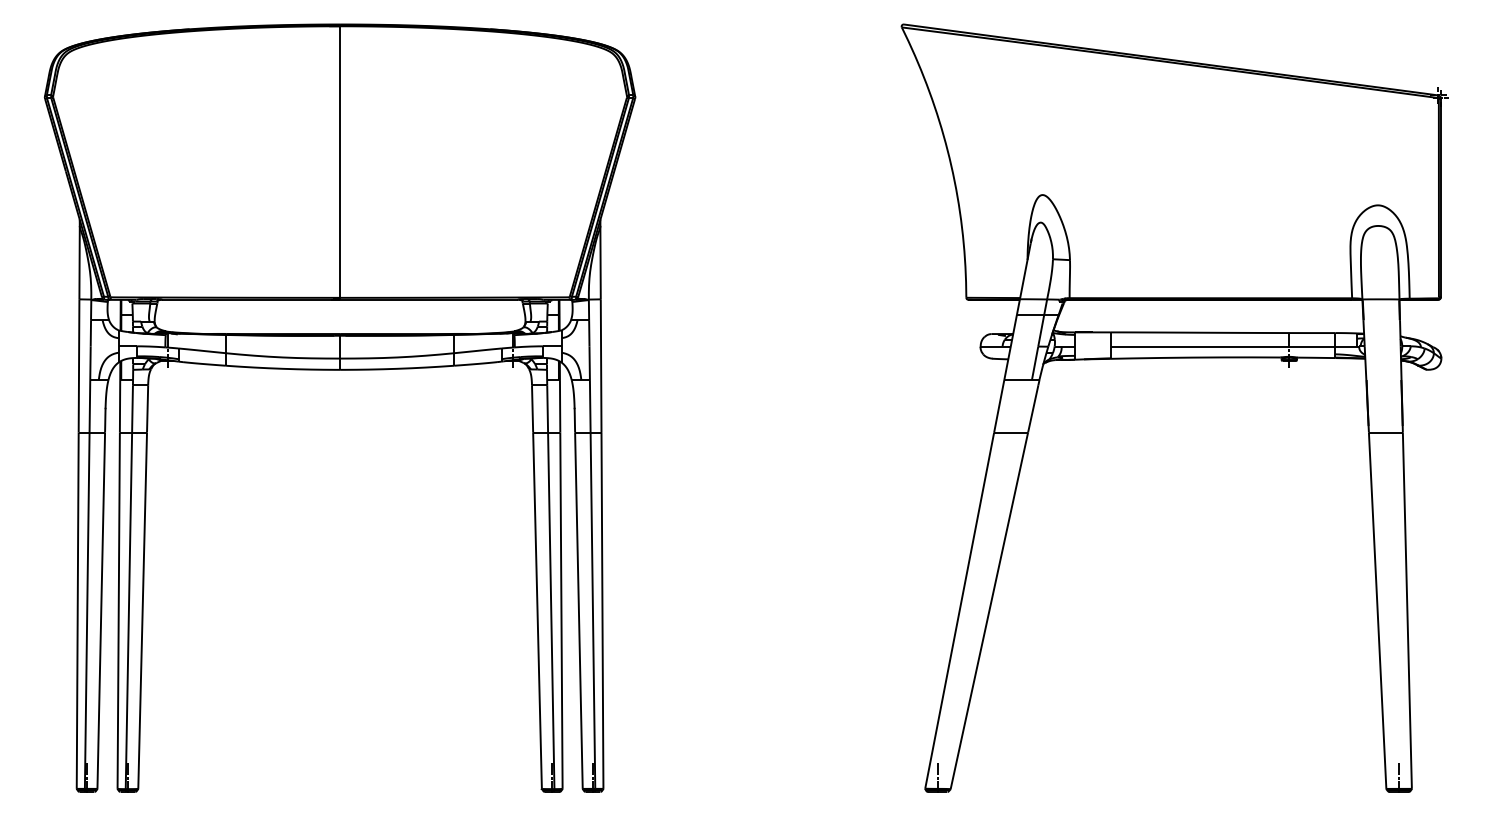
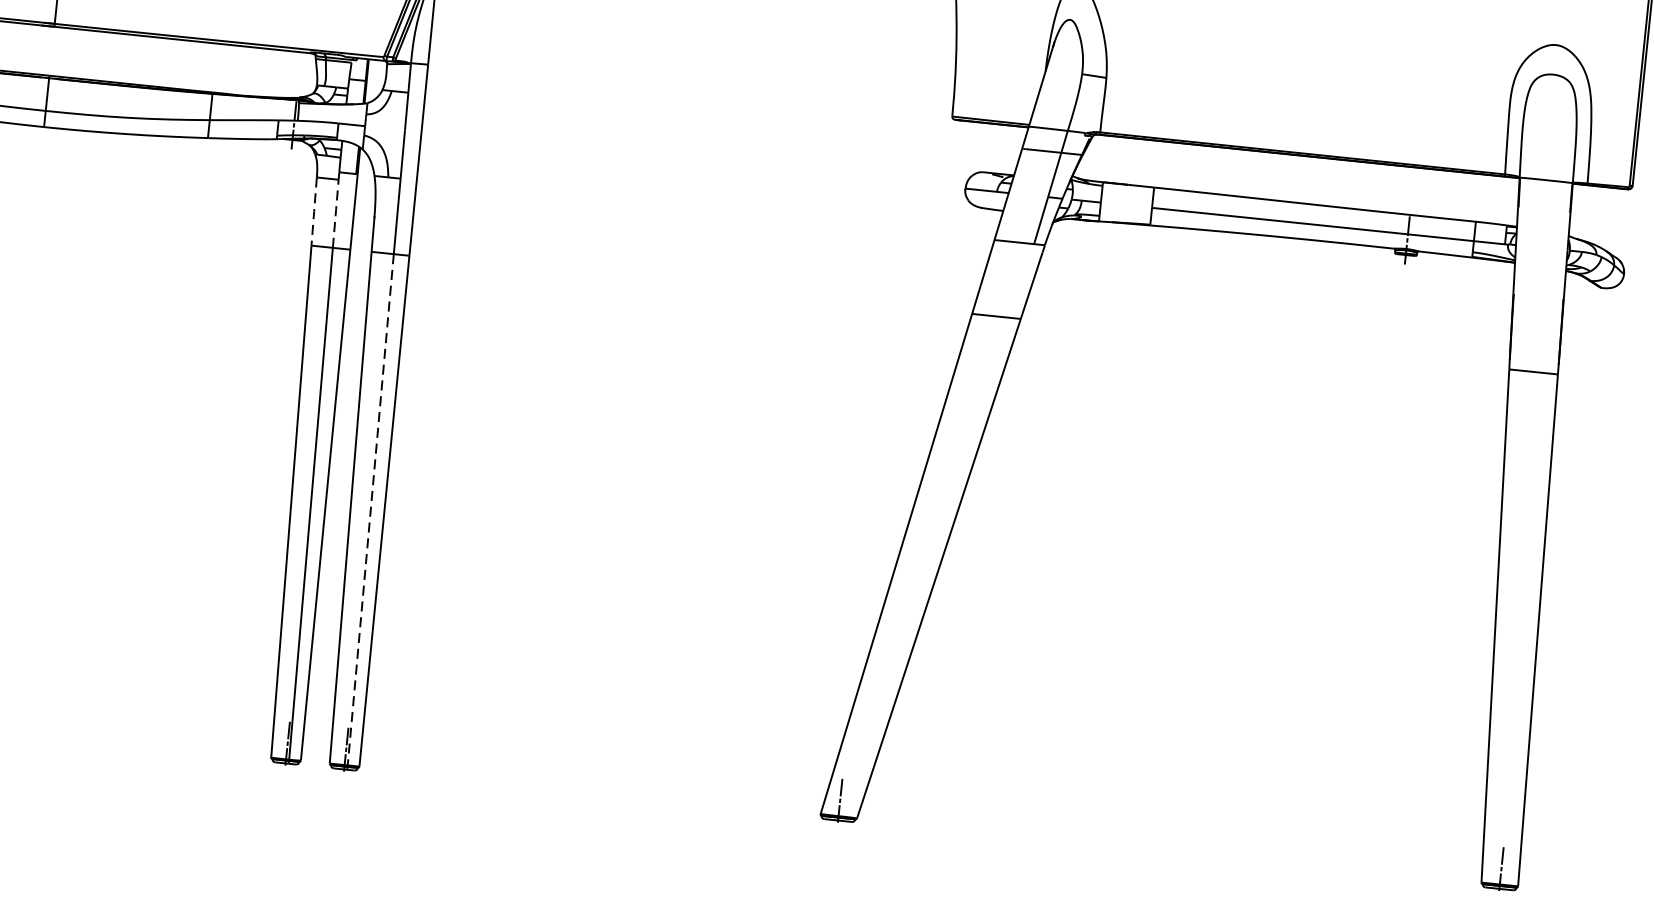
line: (532, 408) -> (314, 210), solid -> dashed
line: (547, 408) -> (335, 213), solid -> dashed
line: (592, 611) -> (370, 510), solid -> dashed

